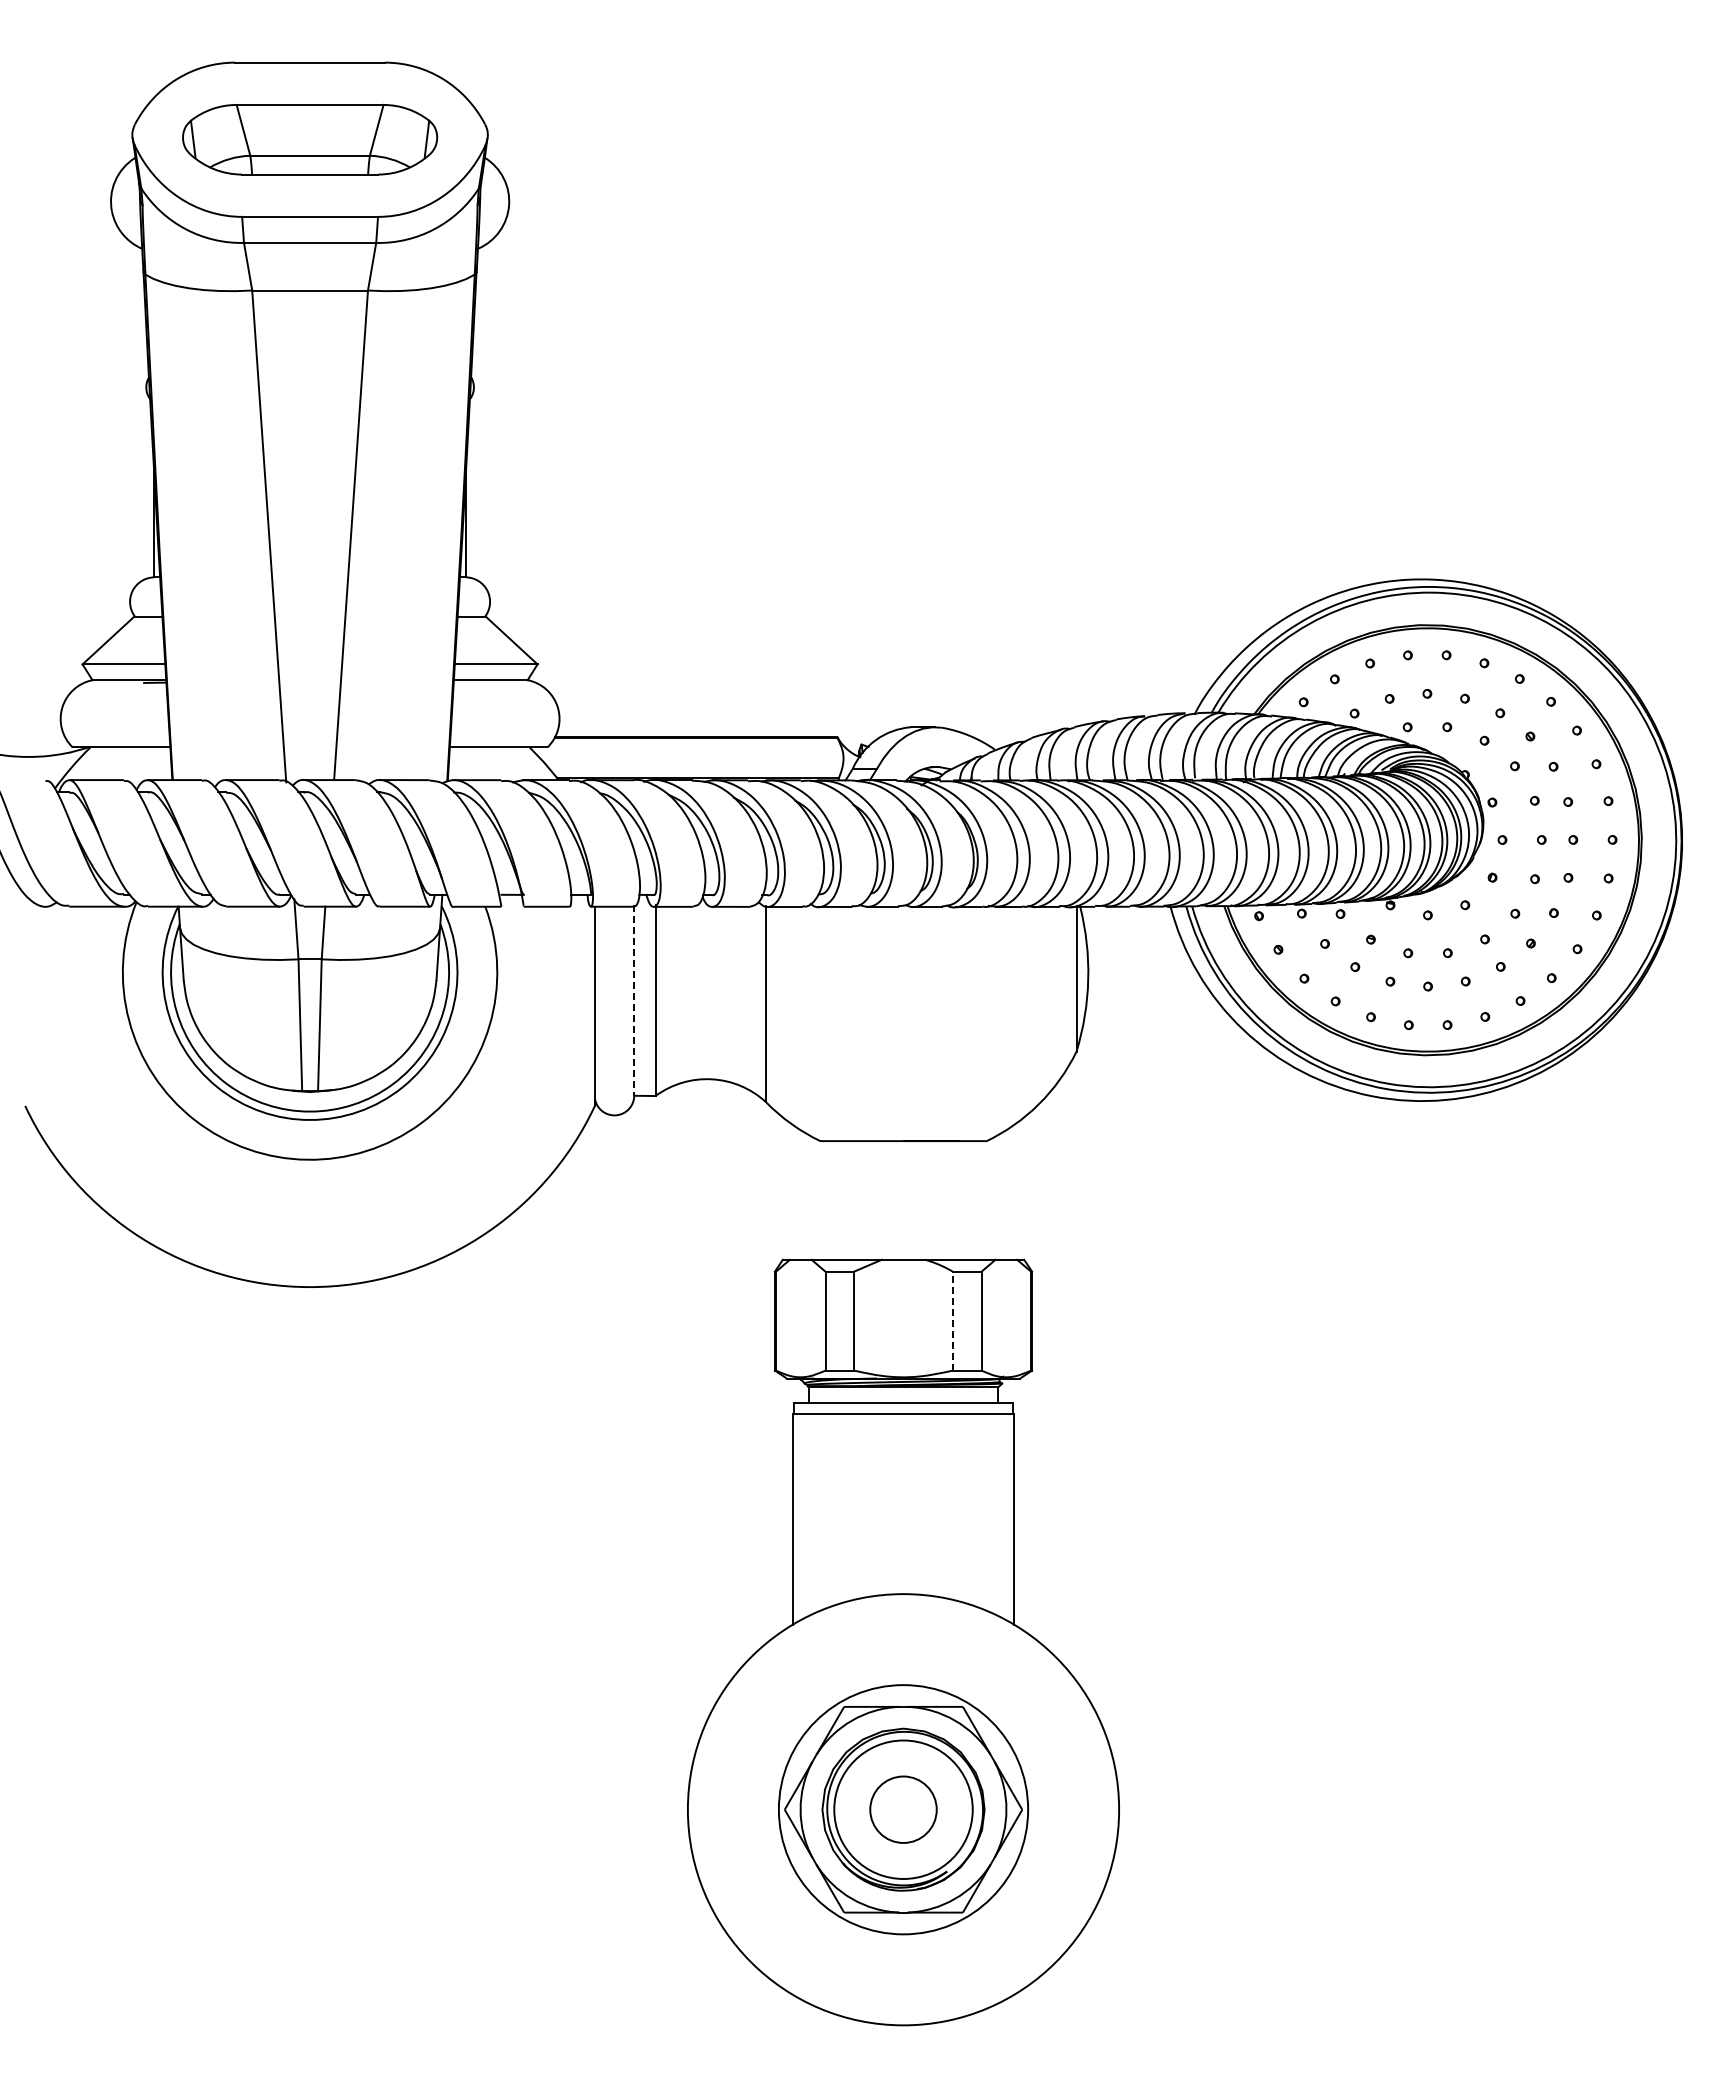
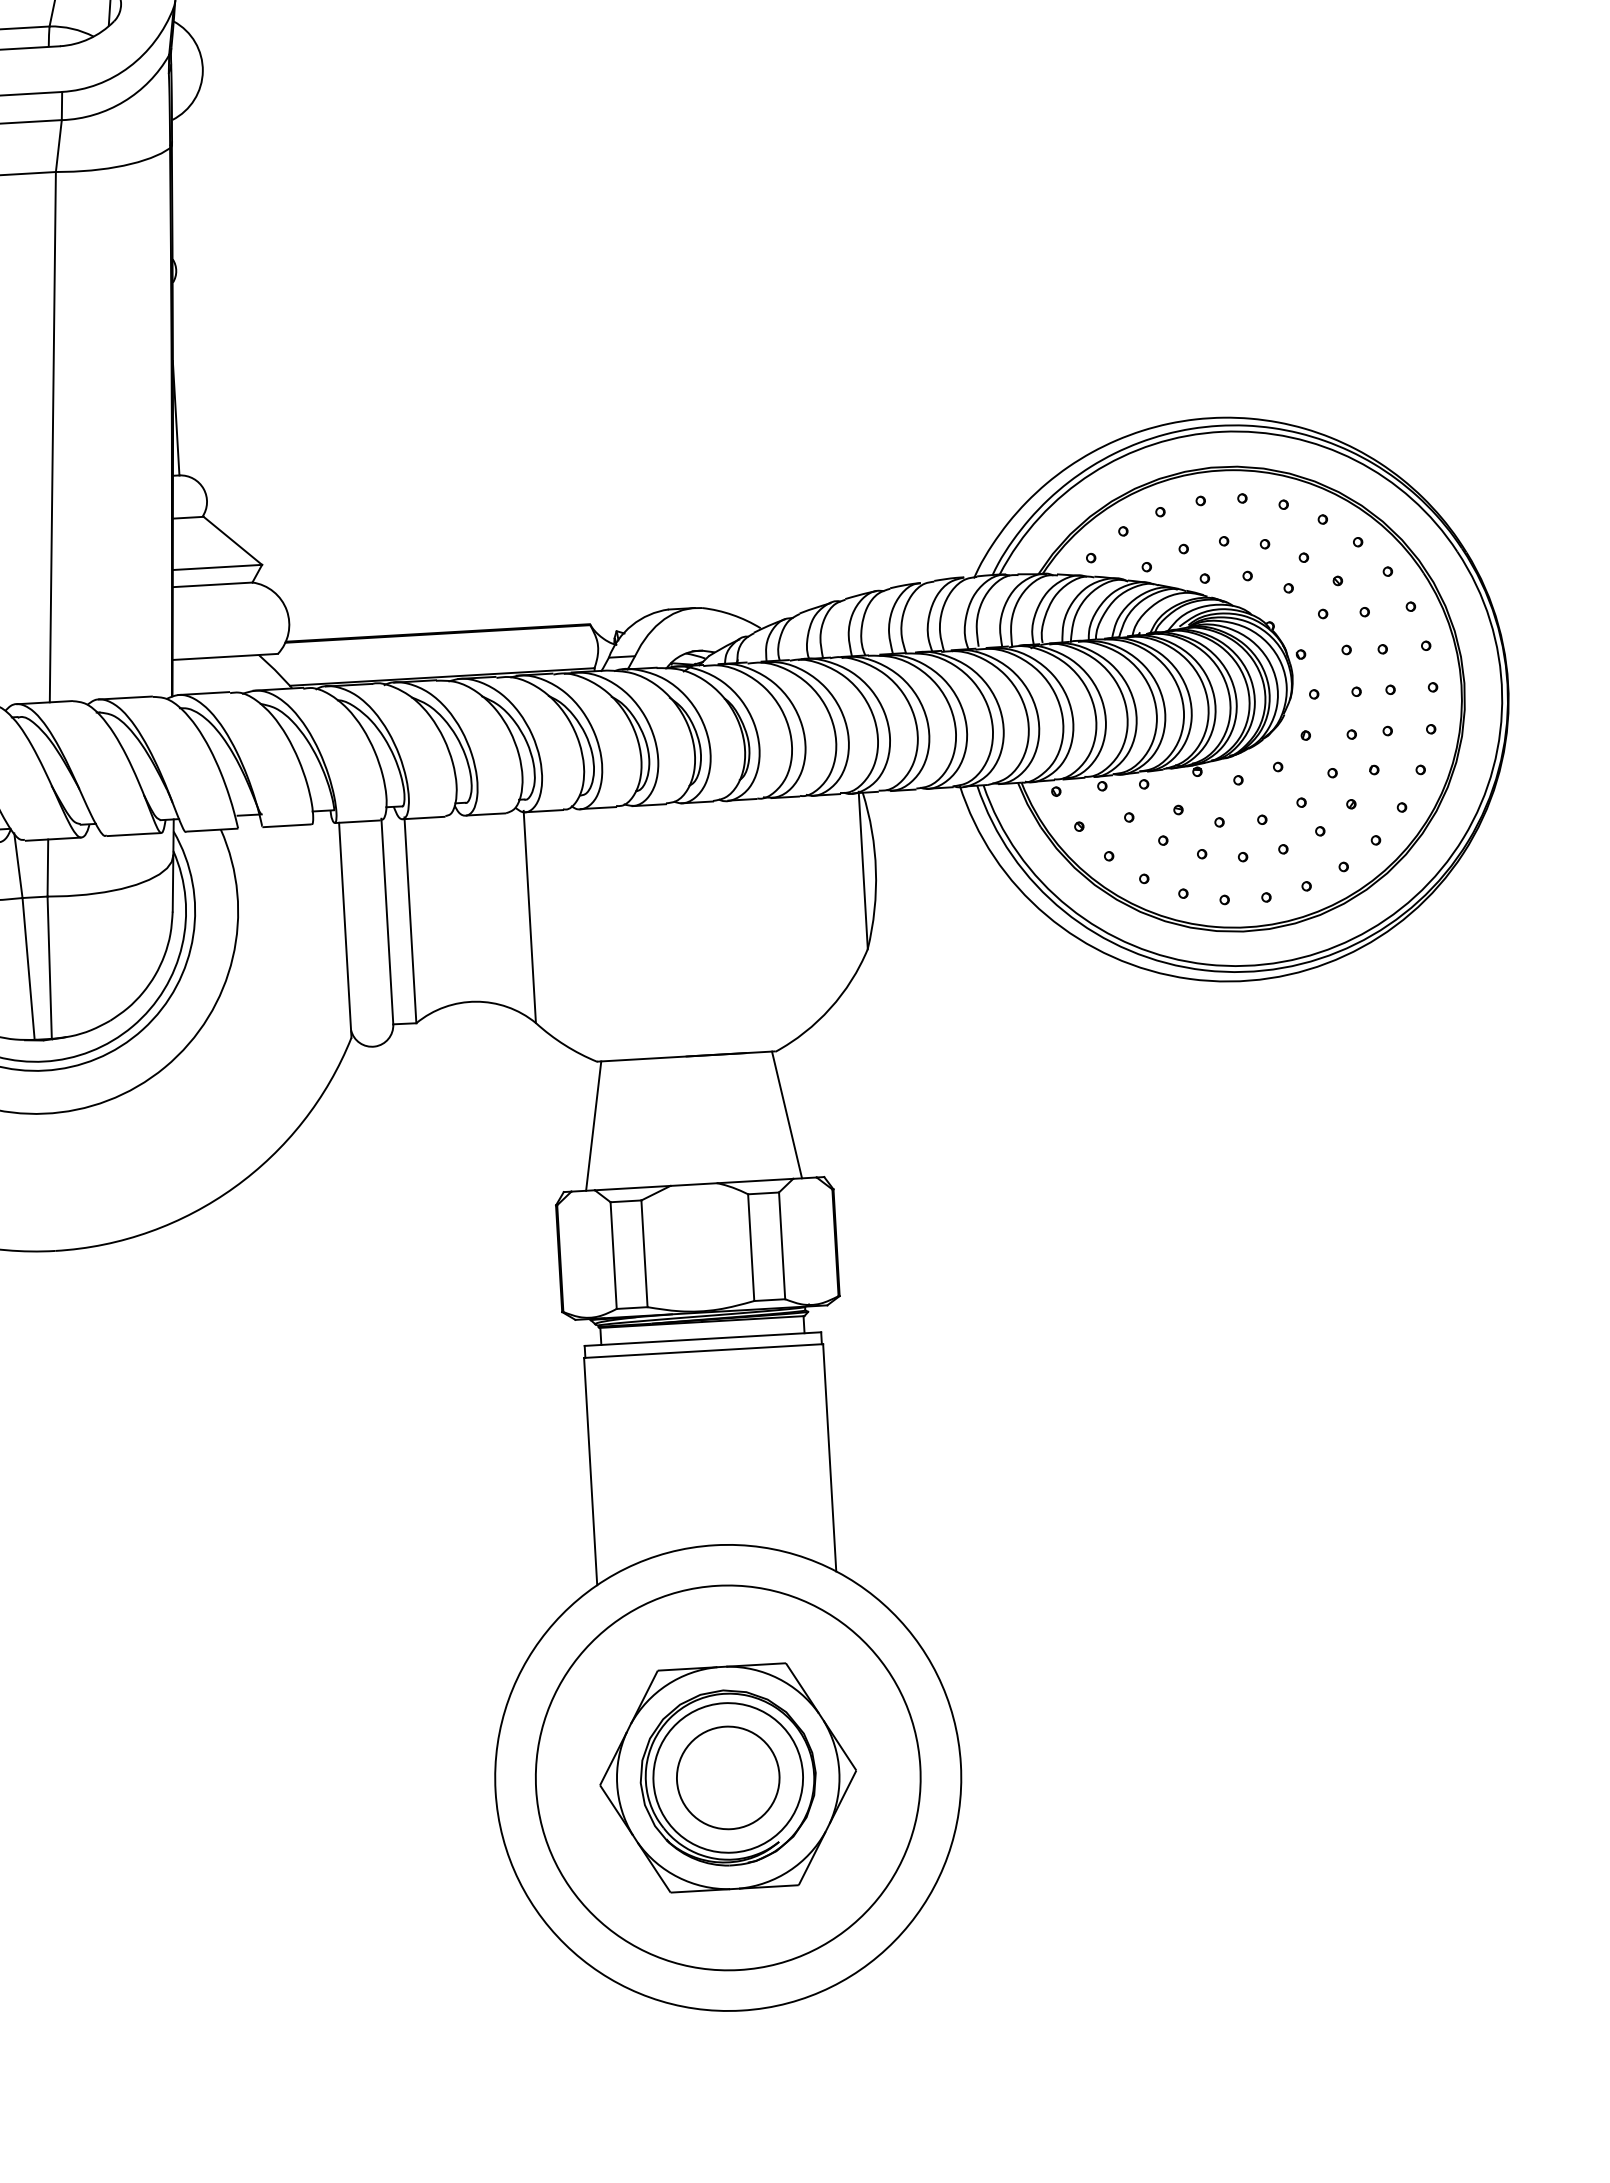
line: (634, 1001) -> (387, 922), dashed -> solid
line: (813, 1200) -> (593, 1126), added
line: (992, 1200) -> (786, 1115), added
line: (952, 1320) -> (750, 1246), dashed -> solid
circle: (903, 1809) -> (728, 1777), size x1.43
circle: (903, 1809) -> (728, 1777), size x1.43

